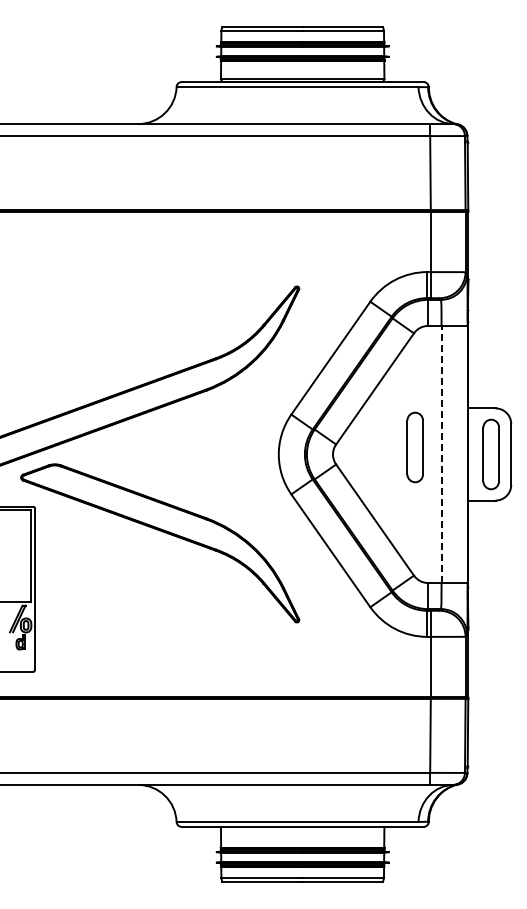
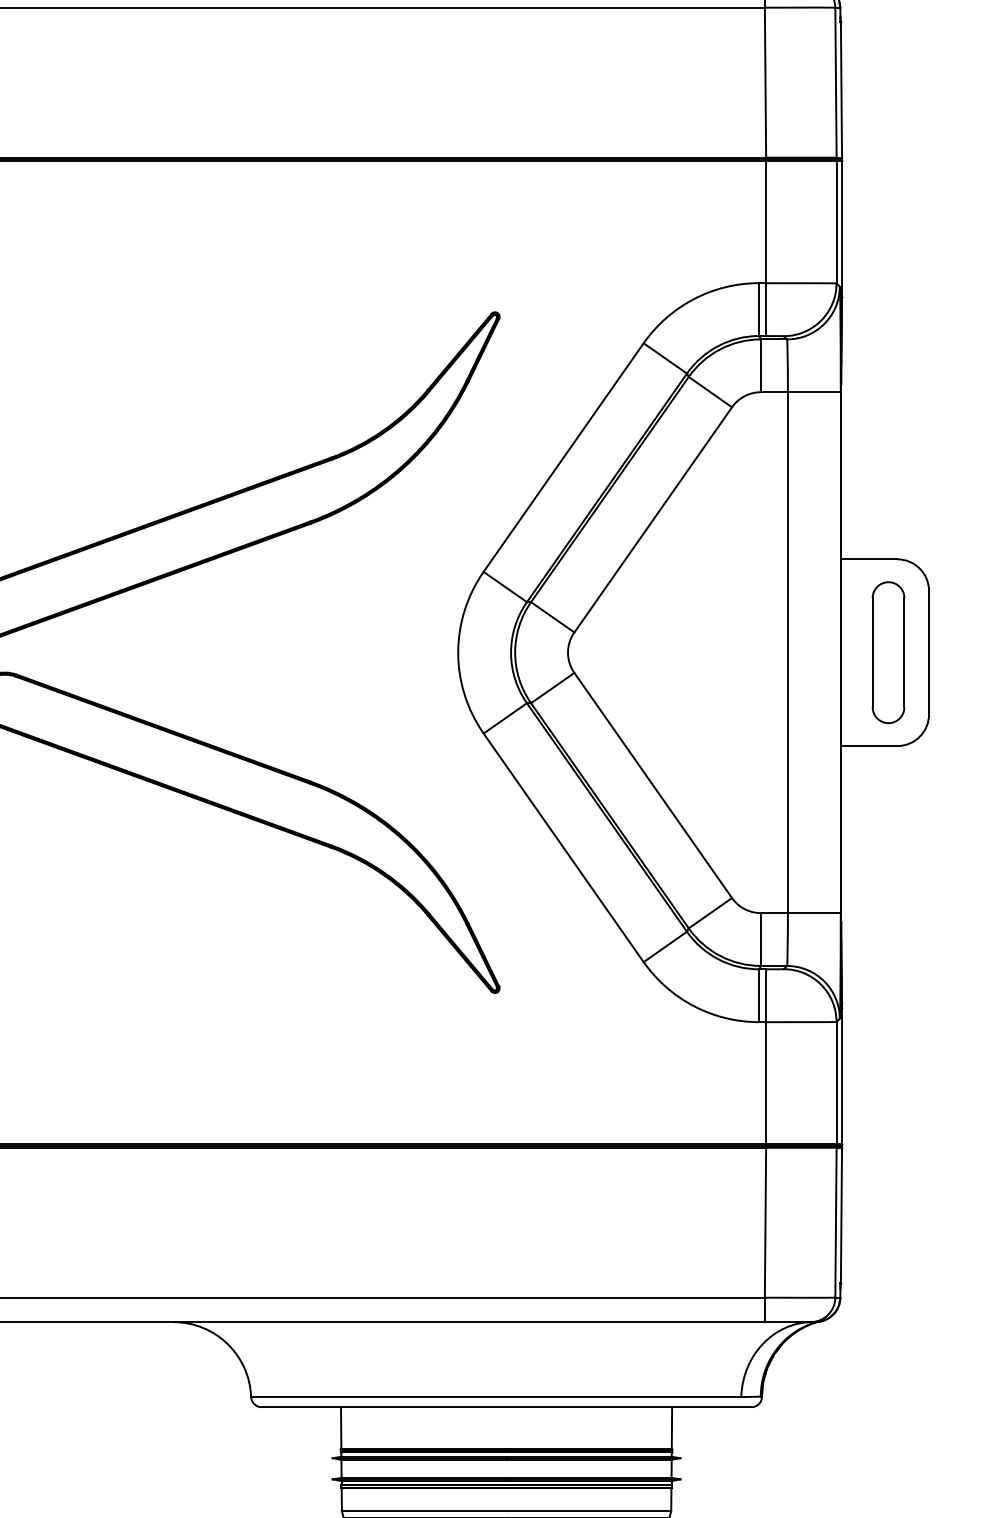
part: (414, 447) -> (733, 638), removed
line: (441, 454) -> (787, 652), dashed -> solid

